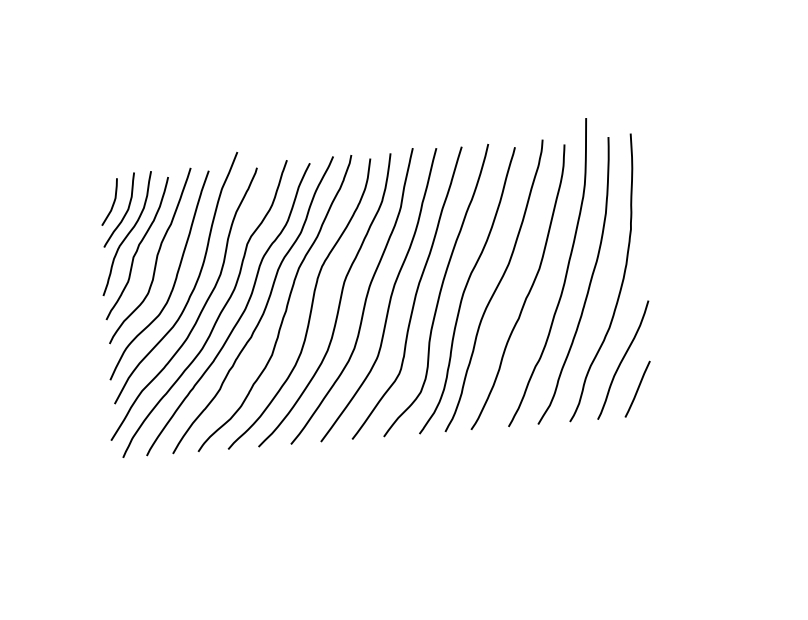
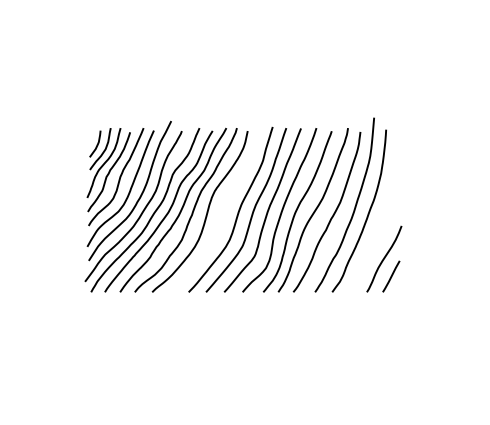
curve: (620, 281) -> (386, 213), removed
curve: (338, 302) -> (222, 212), removed

